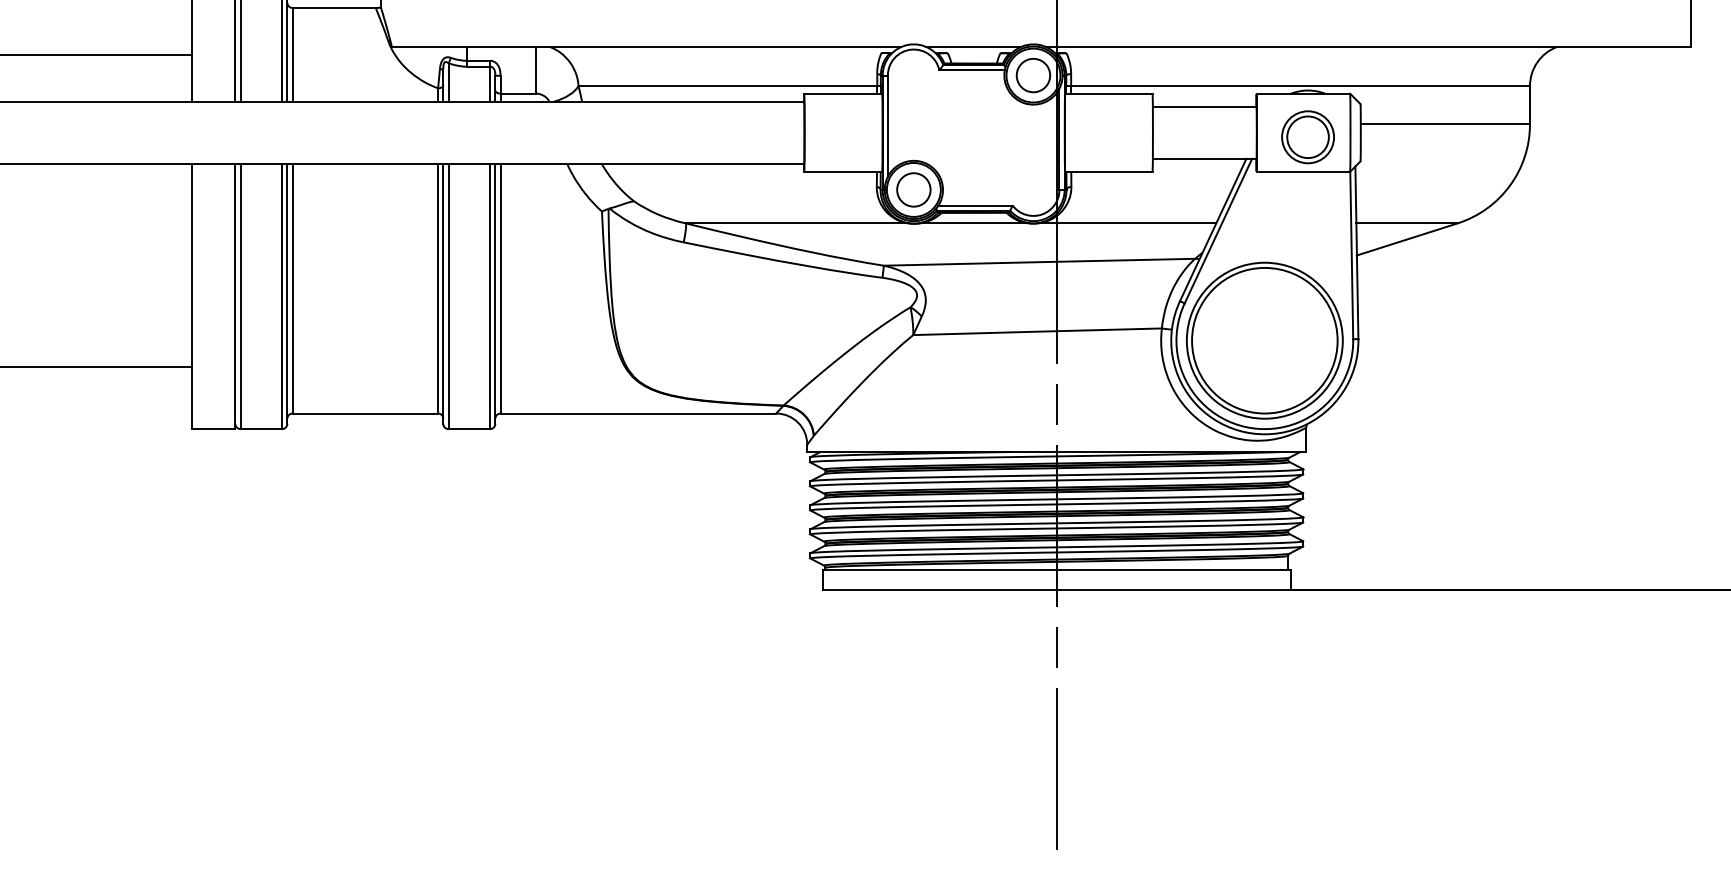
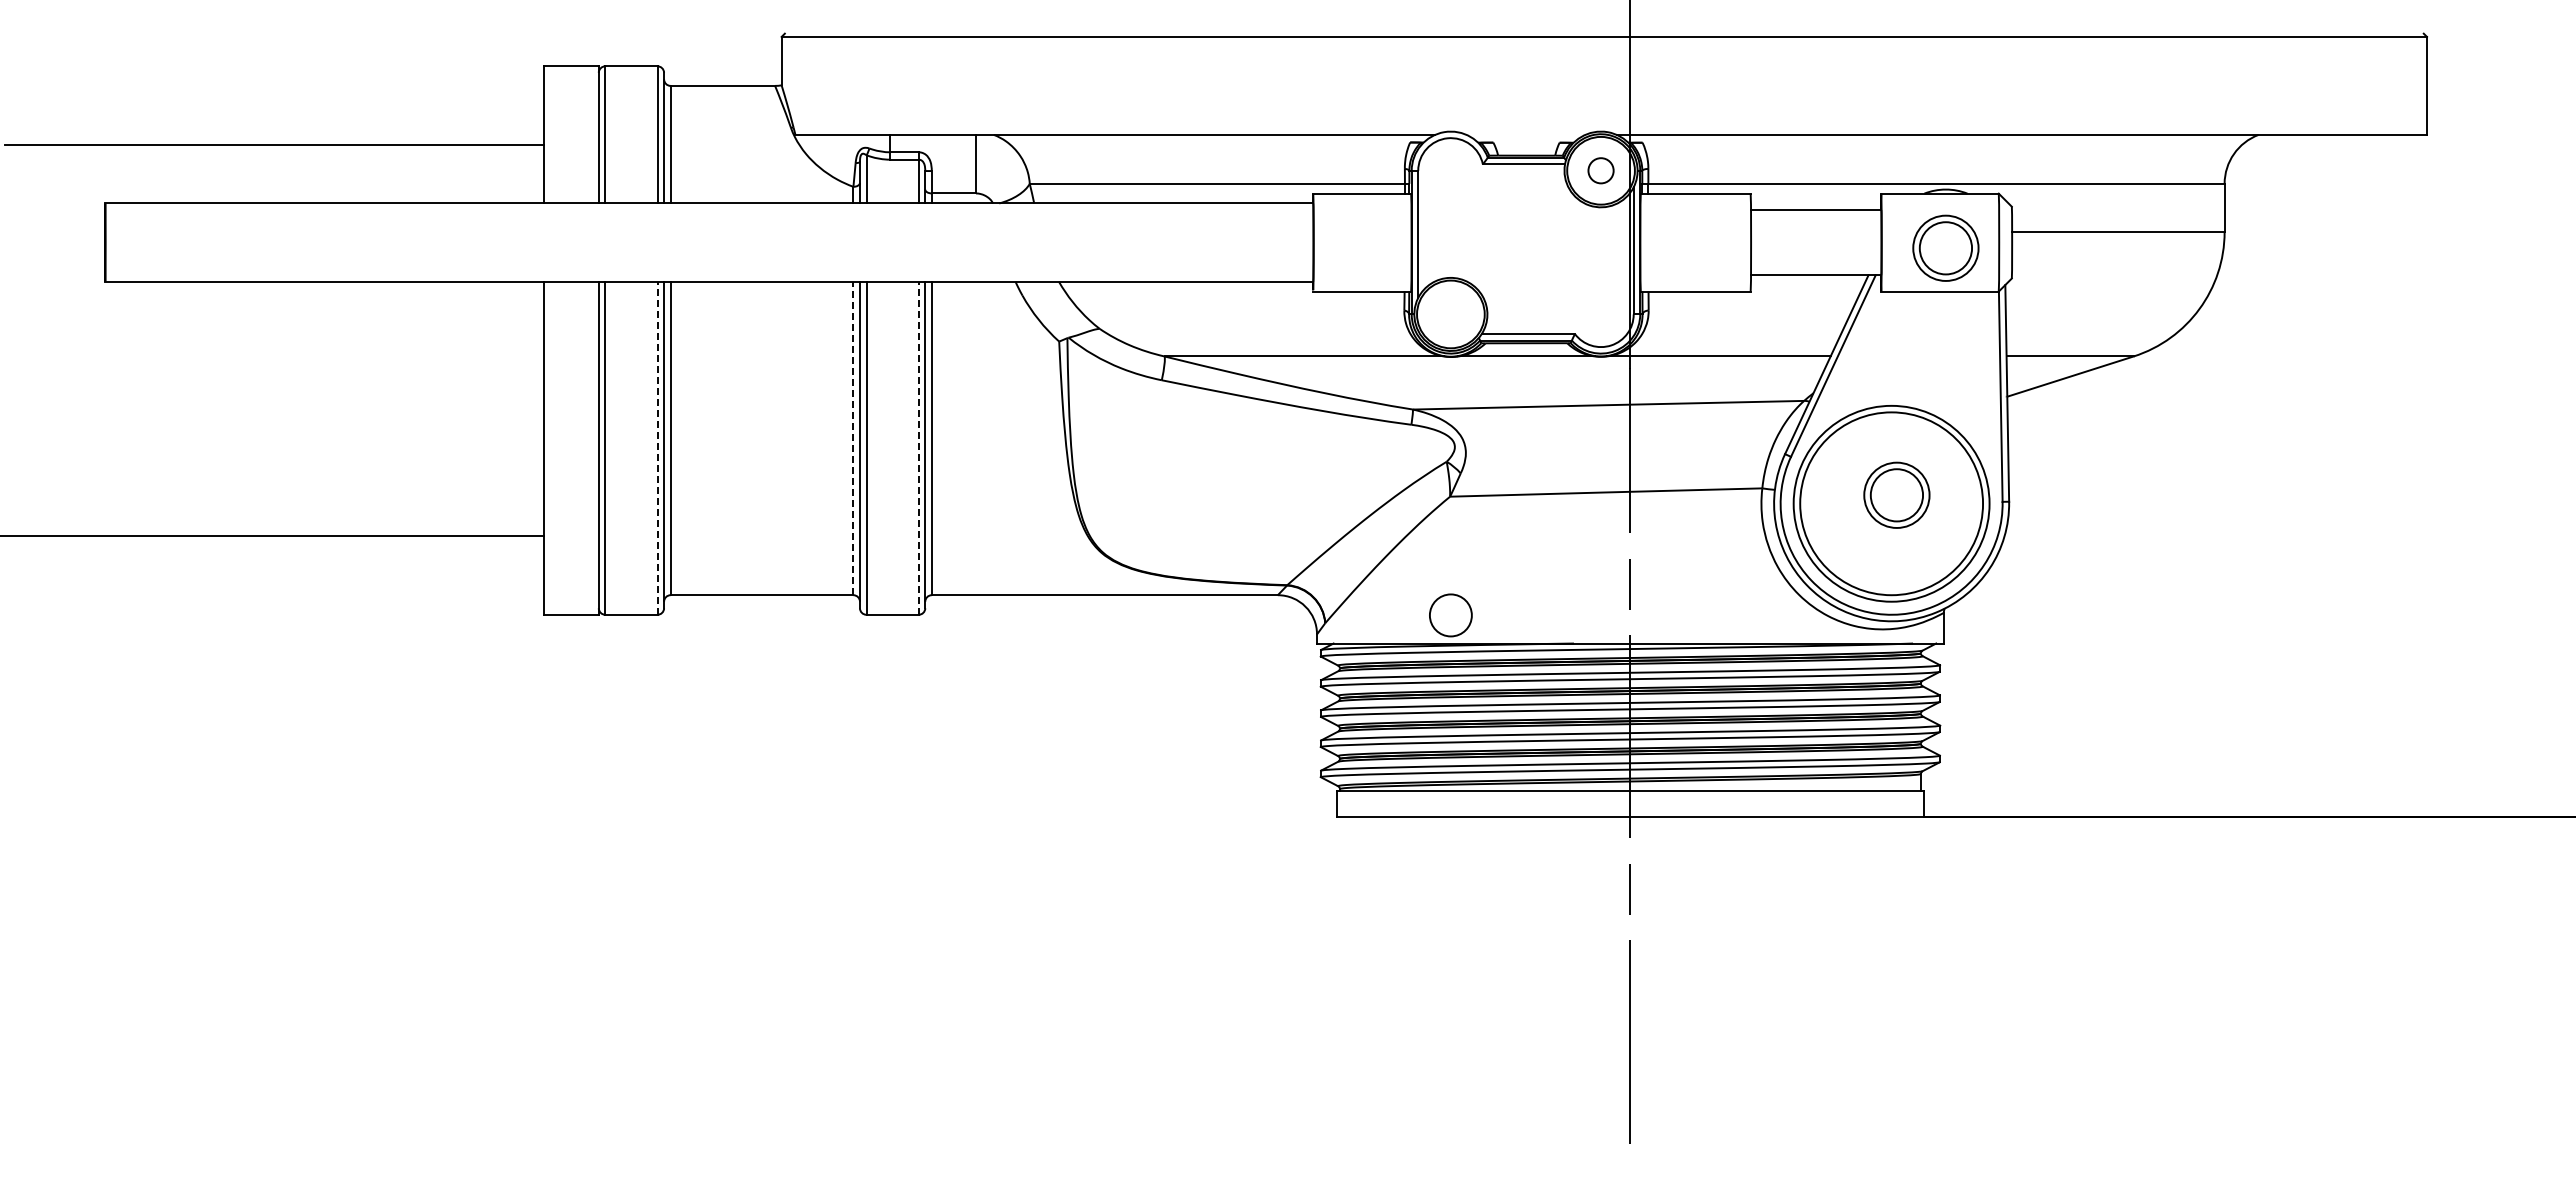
line: (973, 46) -> (1525, 134), removed
circle: (1033, 75) -> (1601, 170), size x0.6
circle: (913, 190) -> (1450, 615), moved
line: (438, 288) -> (853, 438), solid -> dashed
line: (282, 295) -> (657, 447), solid -> dashed
line: (489, 295) -> (918, 447), solid -> dashed
part: (1268, 333) -> (1896, 494), added

